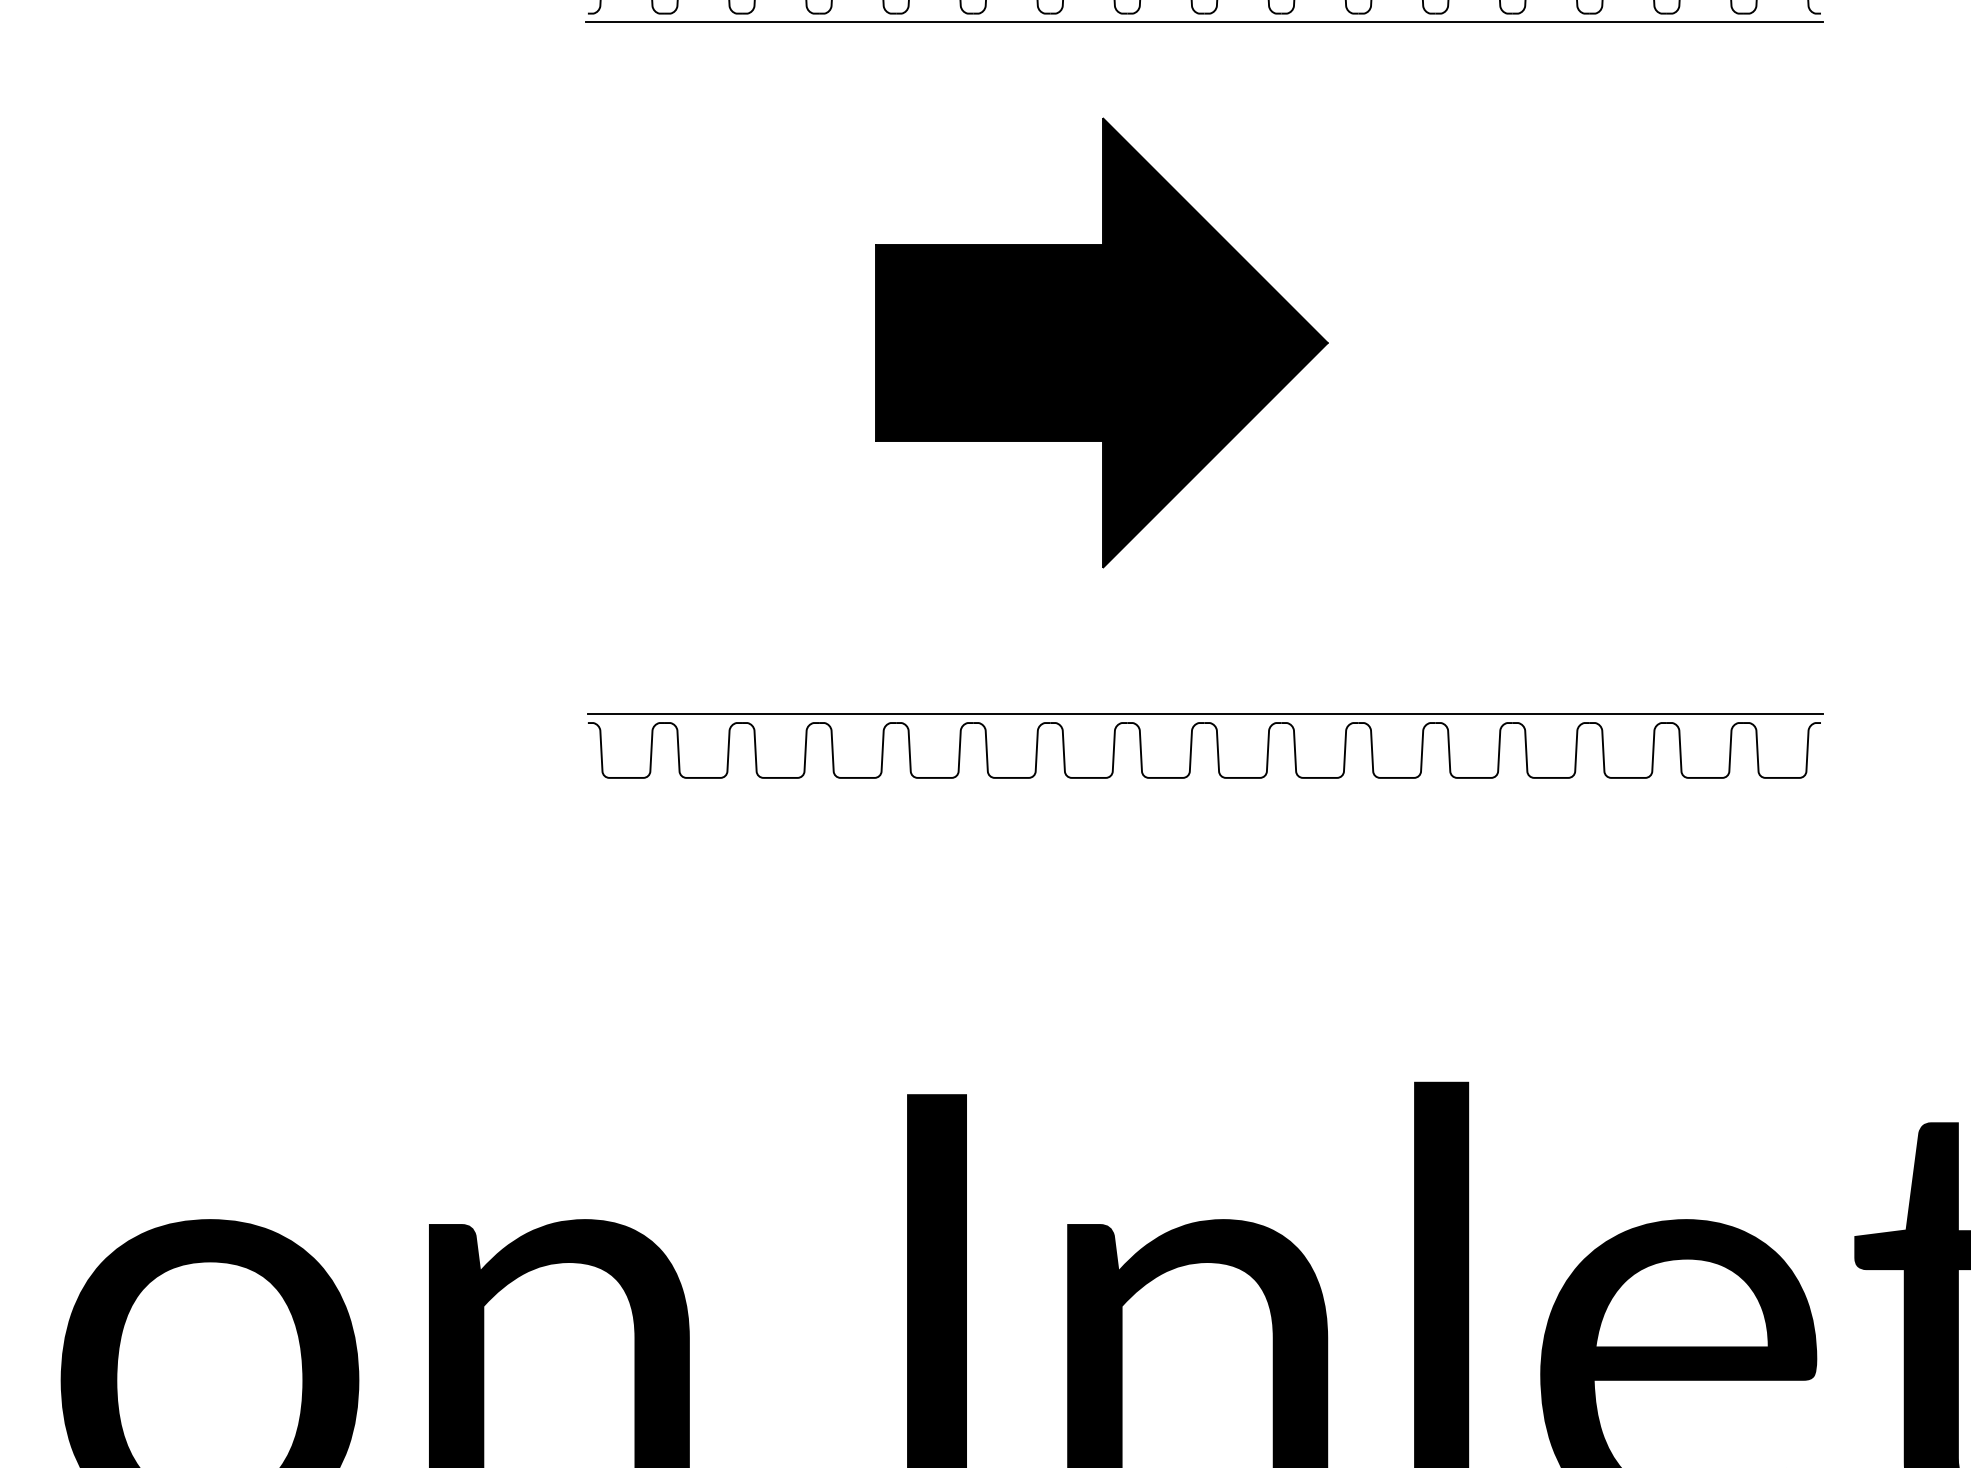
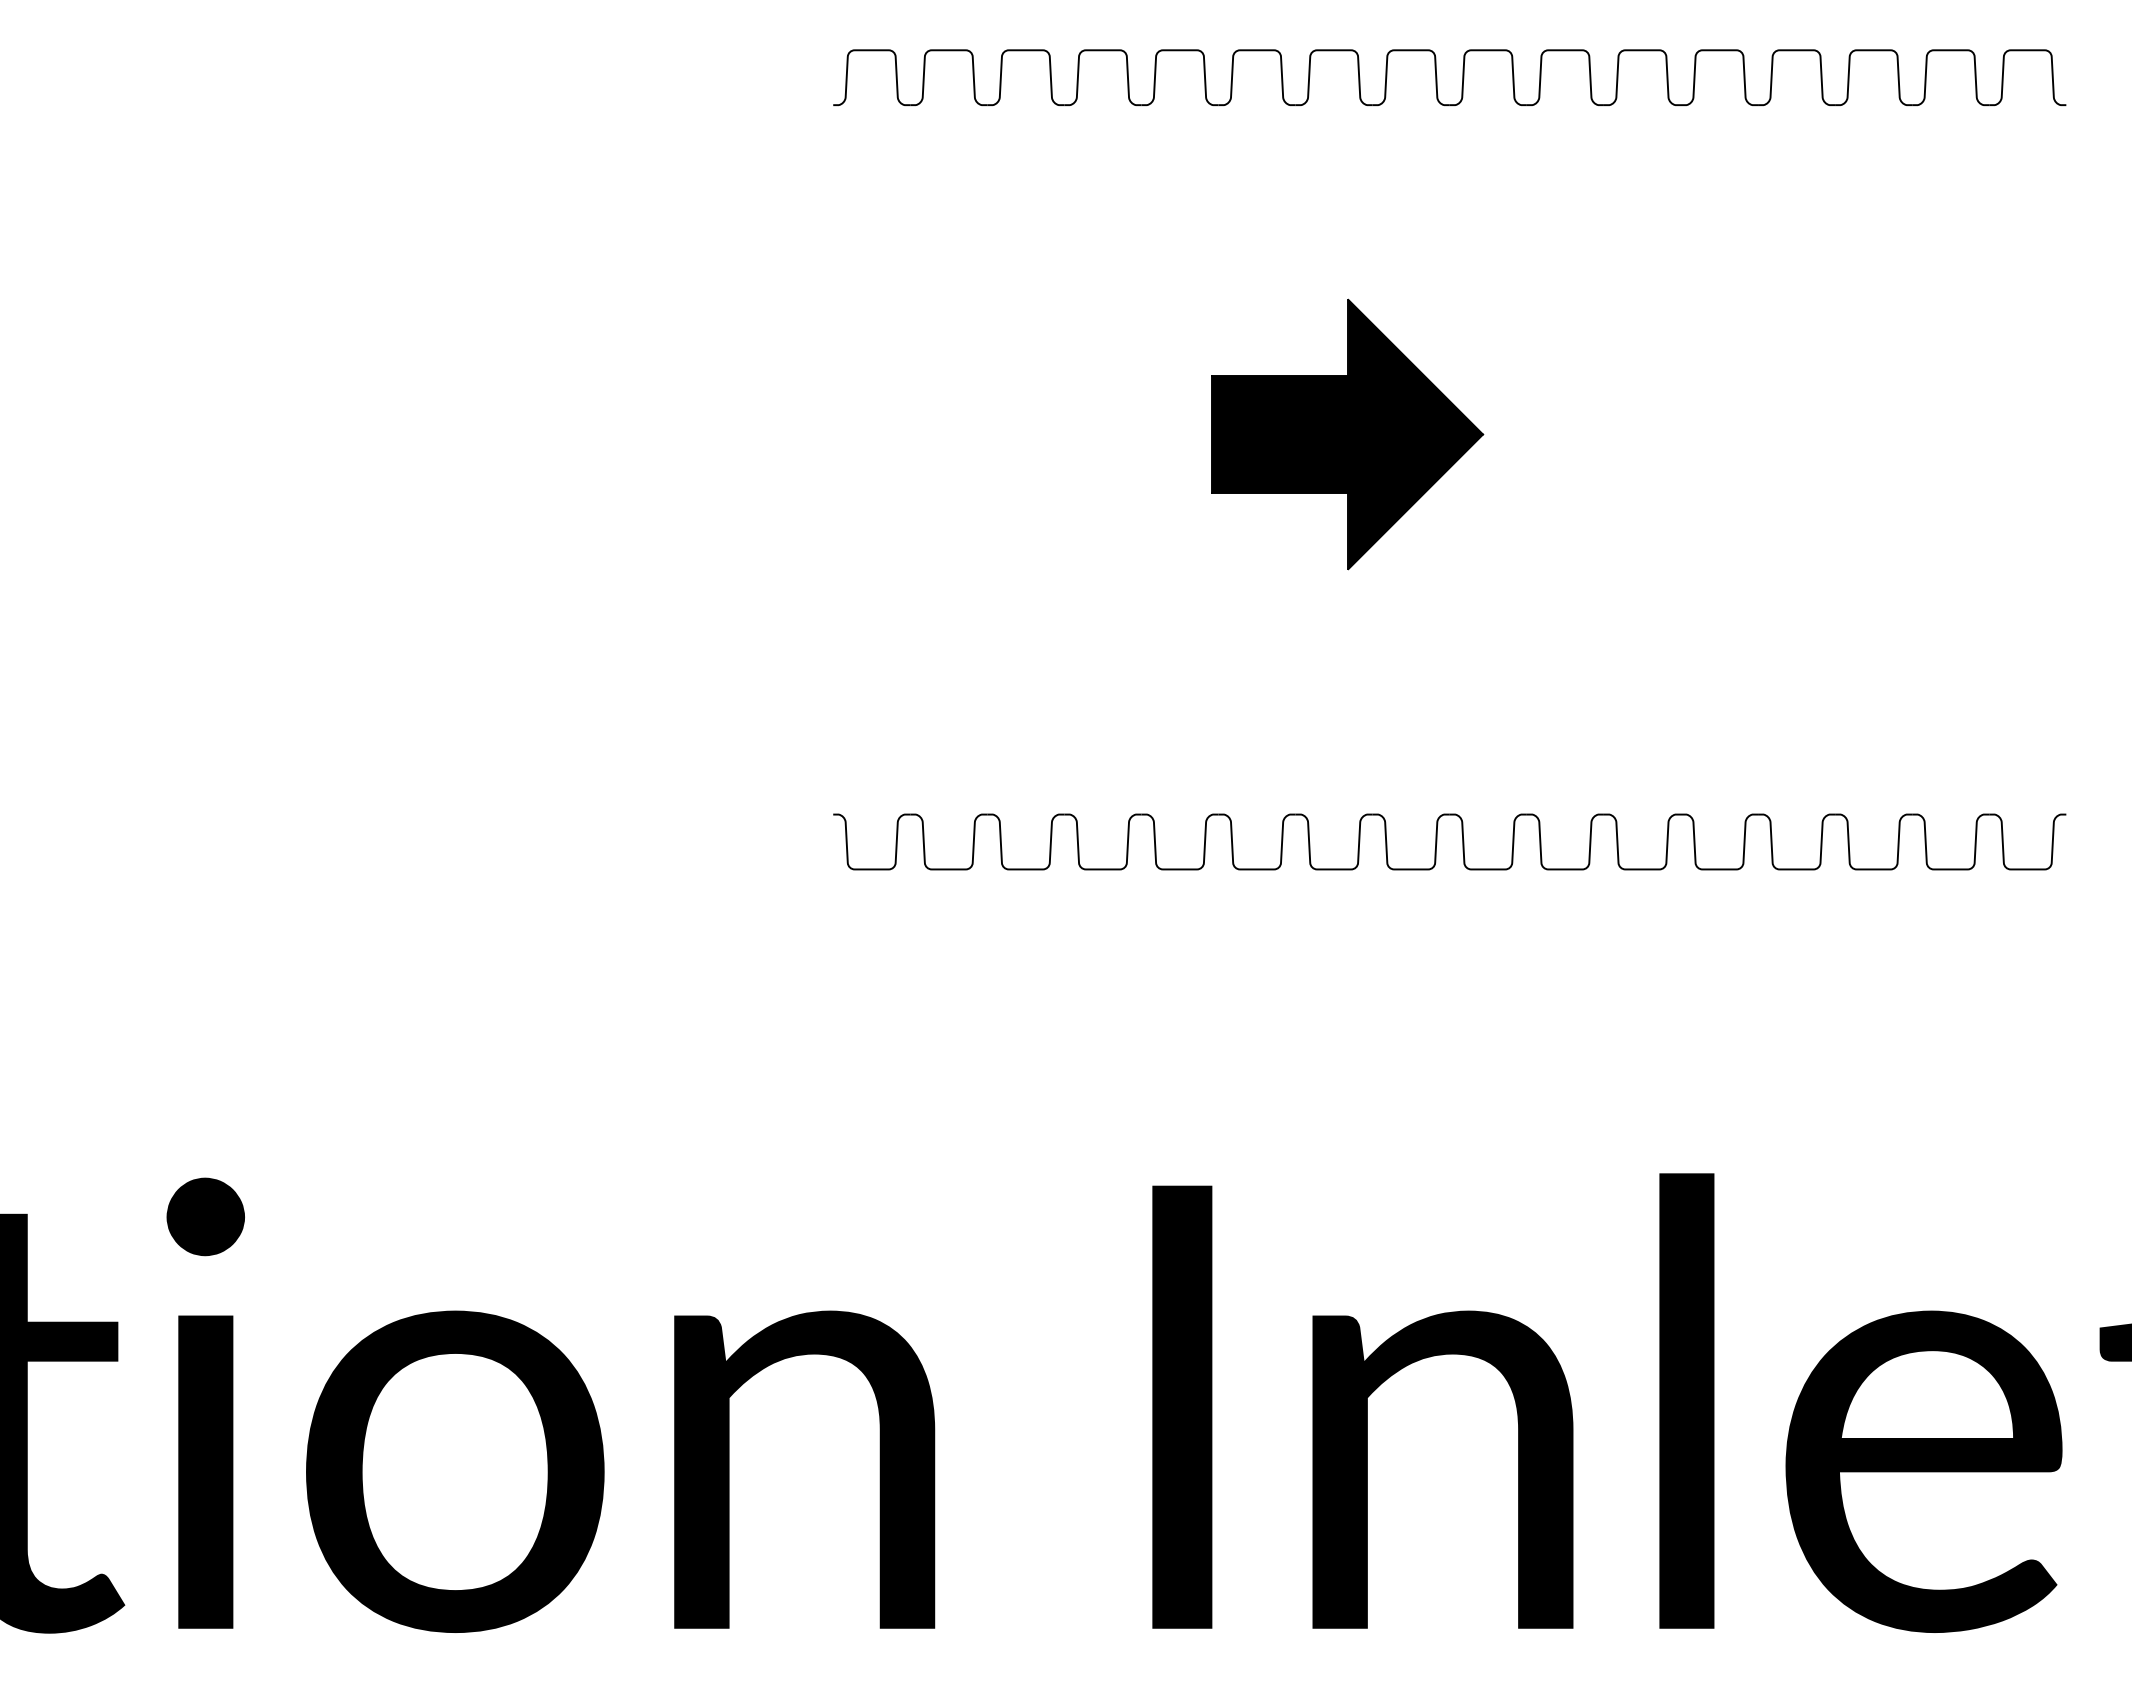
line: (1204, 21) -> (1449, 113), removed
part: (1102, 342) -> (1347, 434), size x0.6
line: (1205, 713) -> (1450, 805), removed

